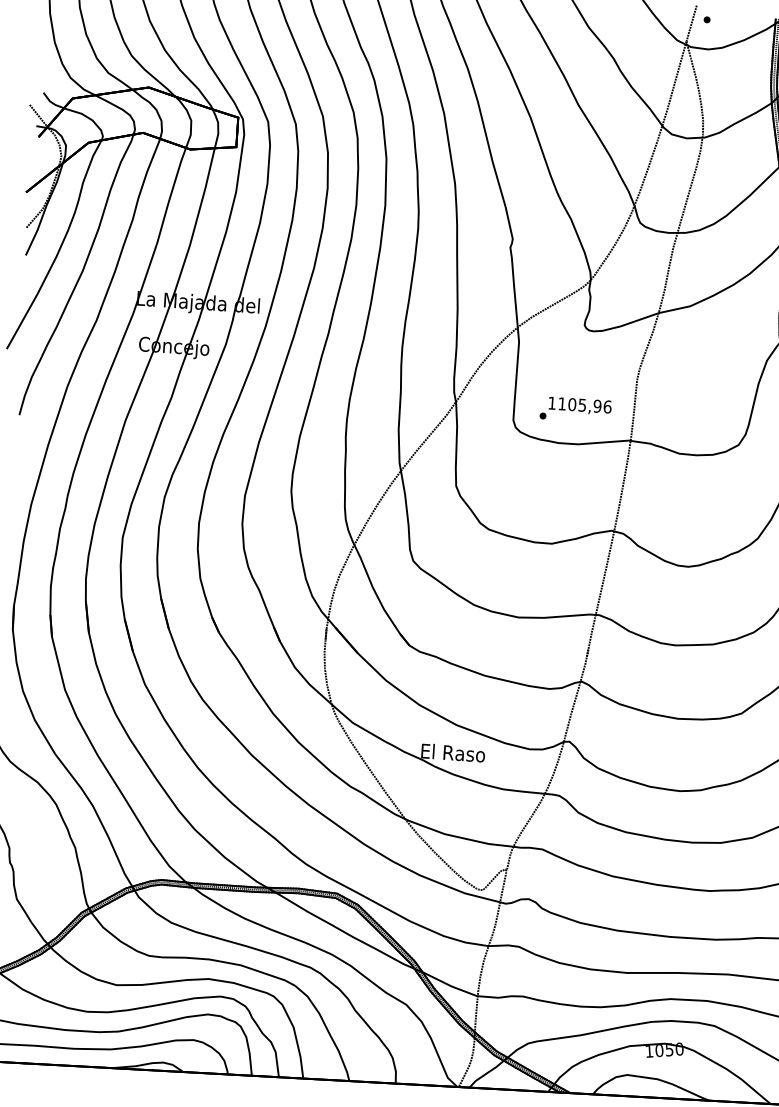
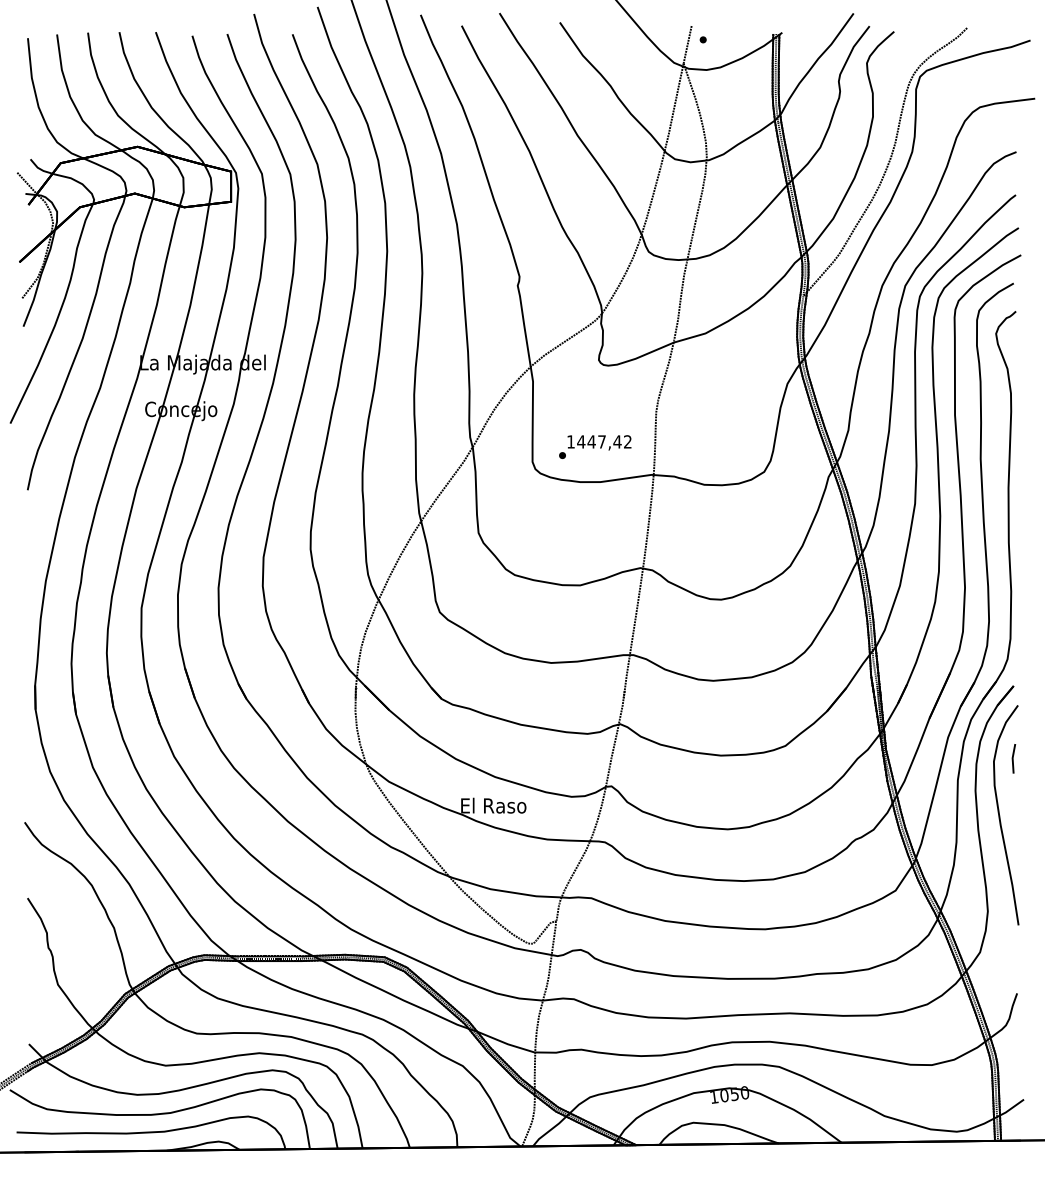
text: (584, 405) -> (604, 441), 1105,96 -> 1447,42

